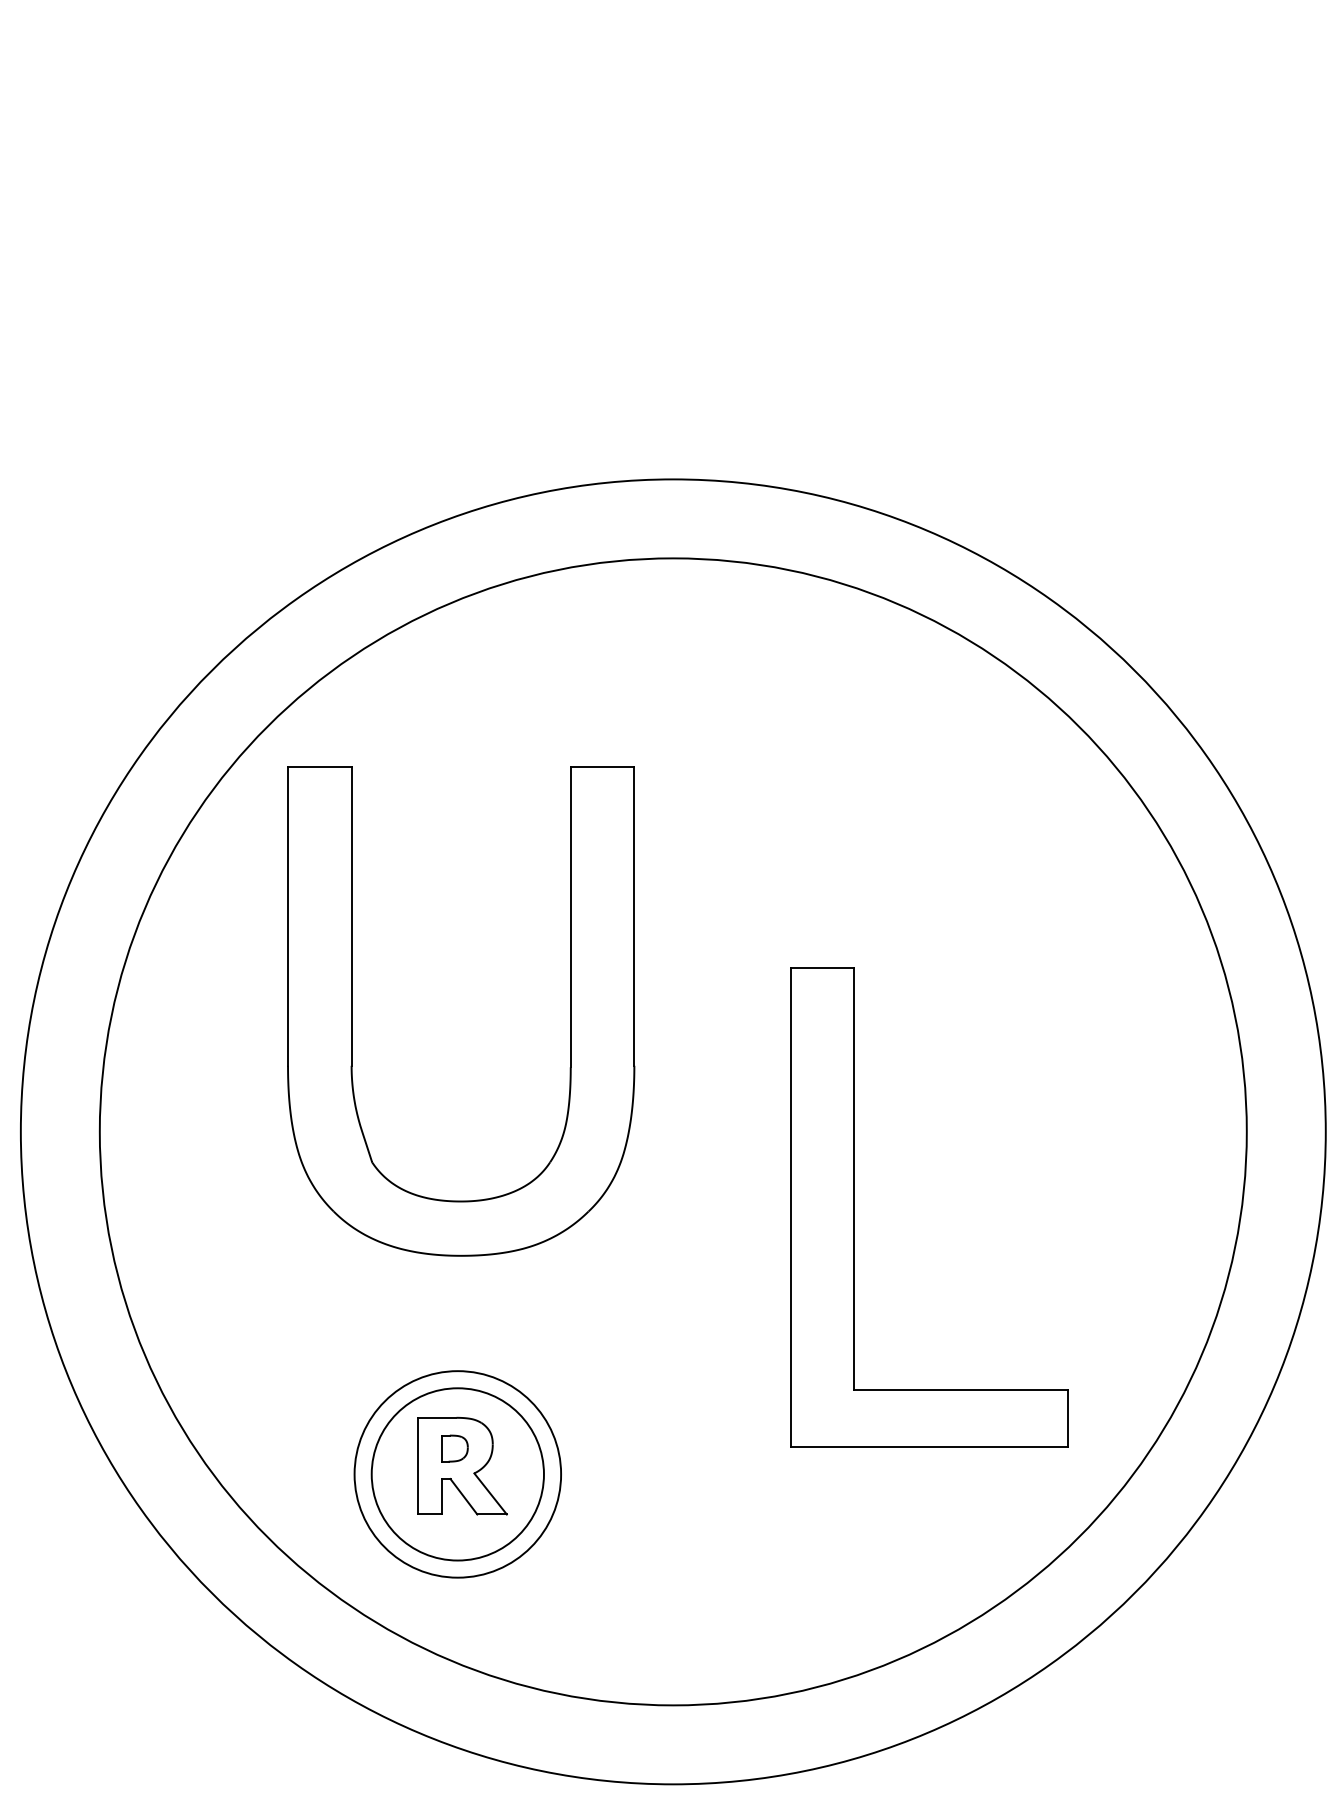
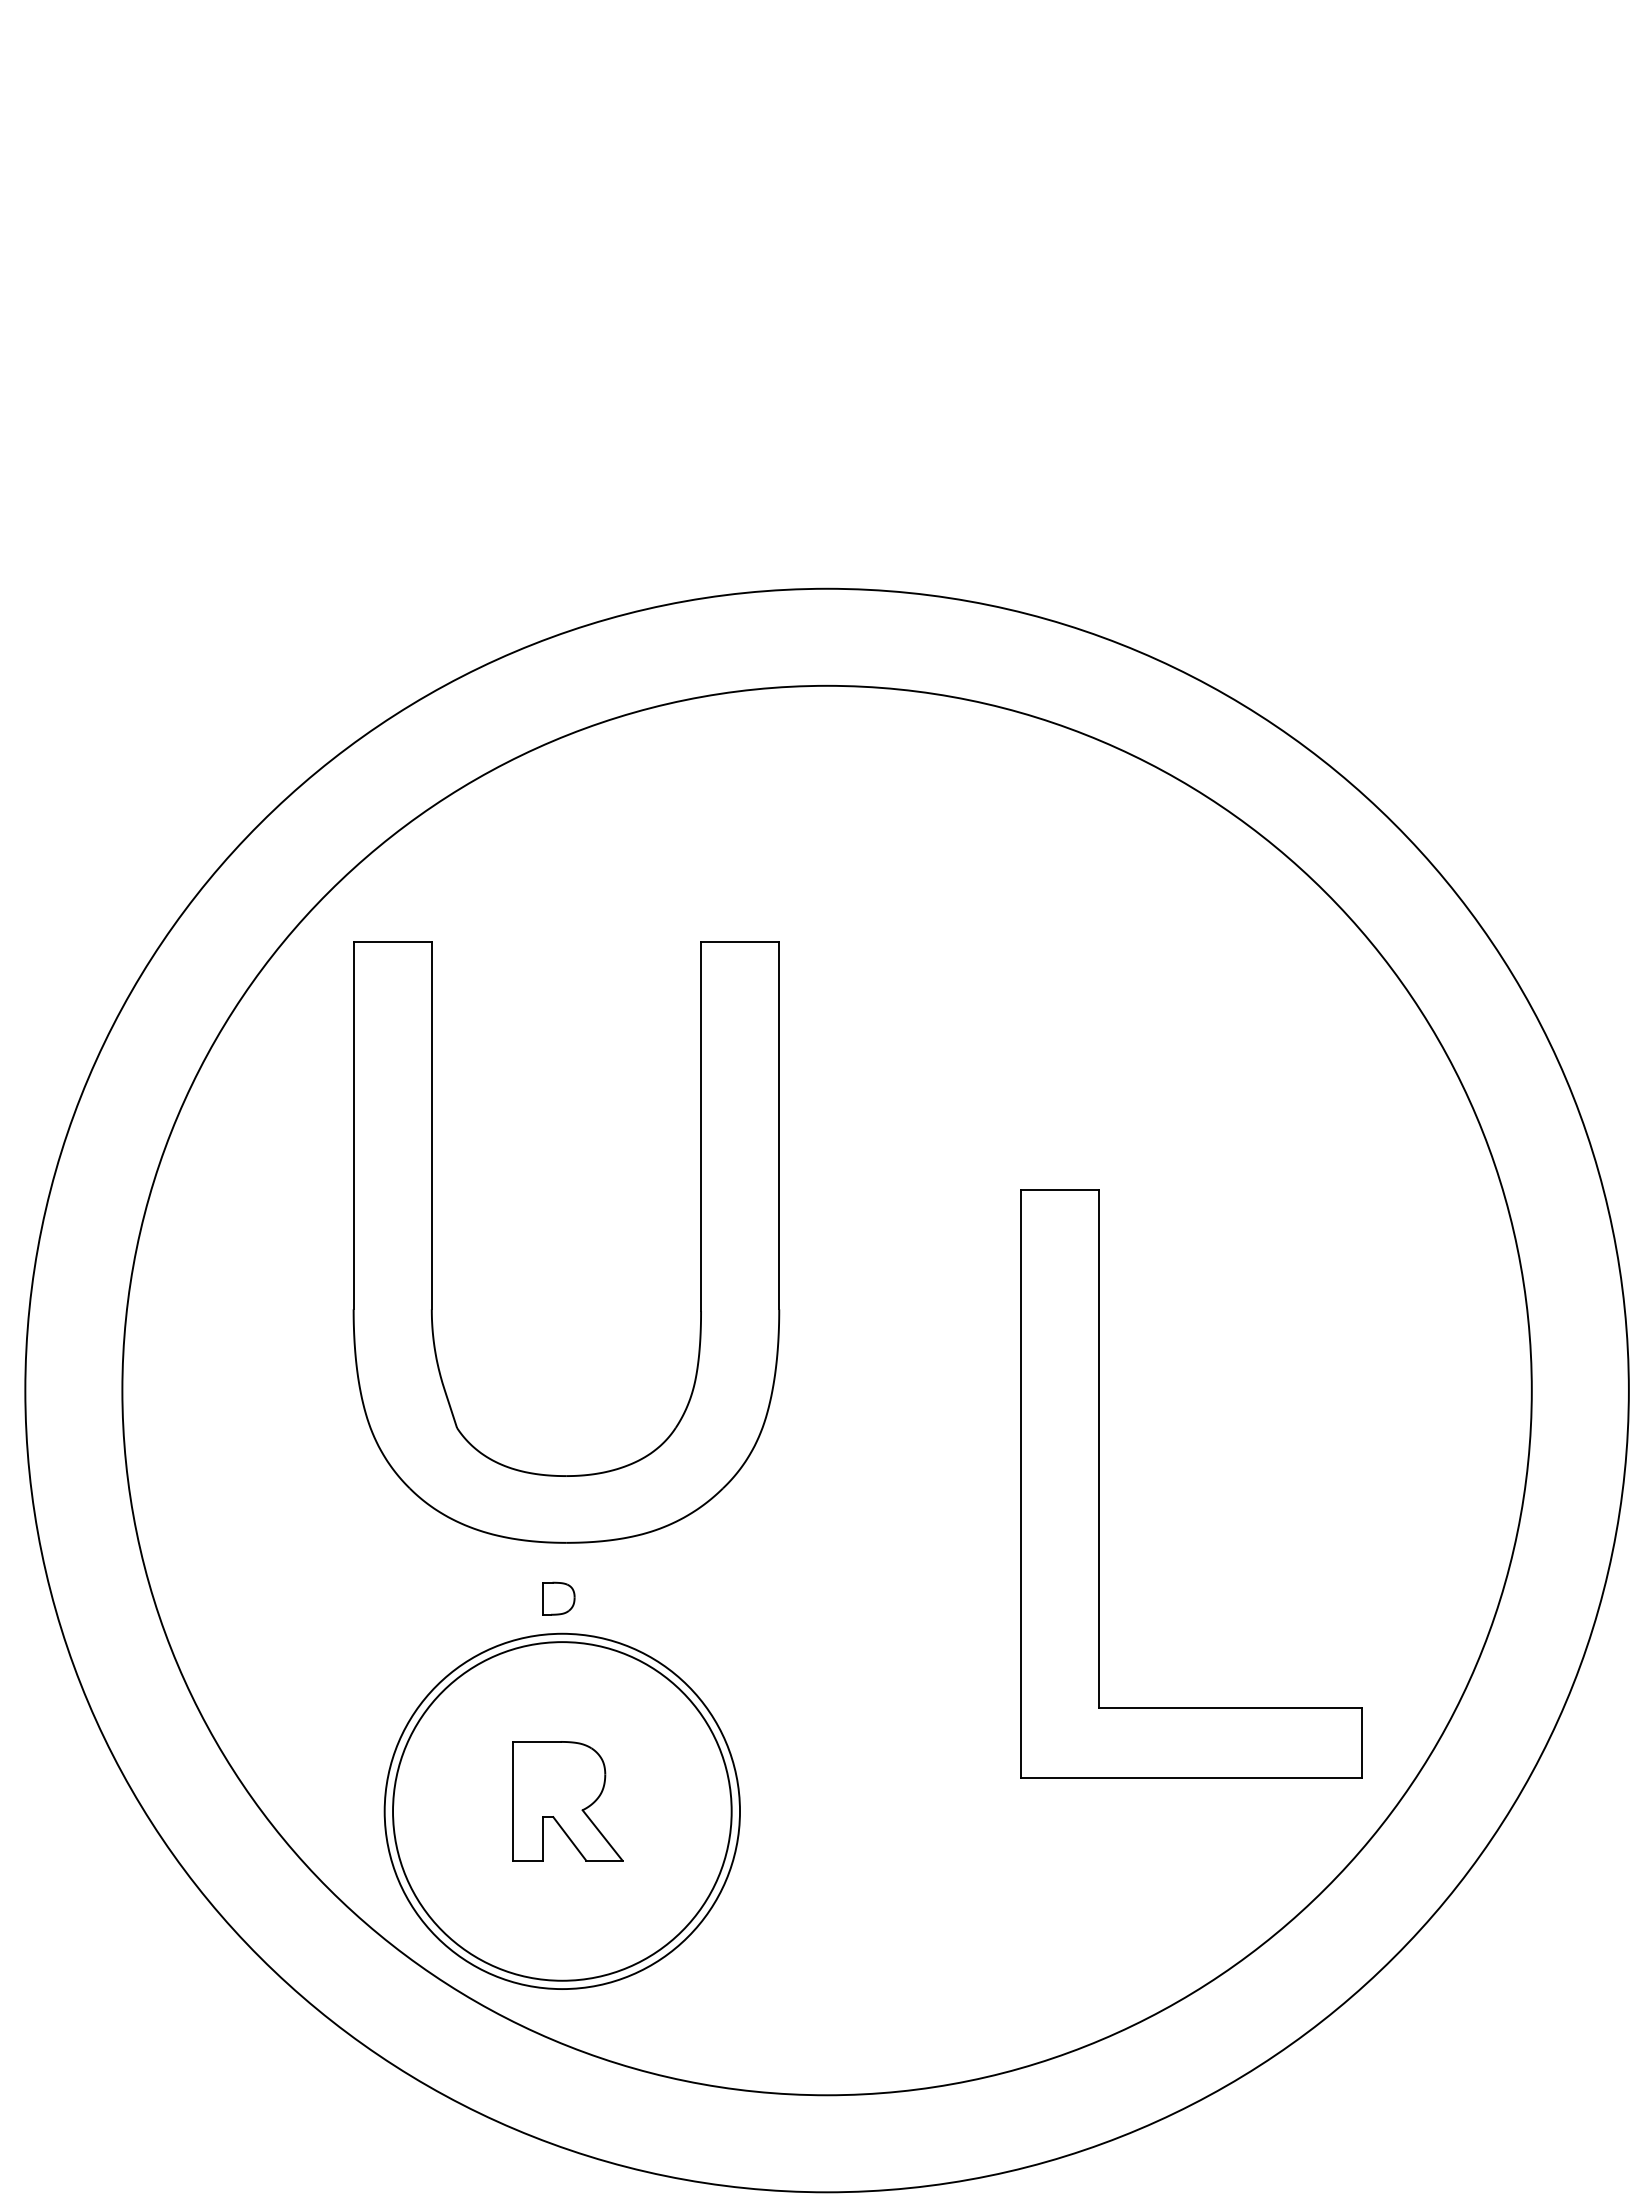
part: (854, 1207) -> (1099, 1483), moved
part: (454, 1448) -> (558, 1598), moved
circle: (457, 1474) -> (562, 1811), size x1.4
circle: (457, 1474) -> (562, 1811), size x1.6

